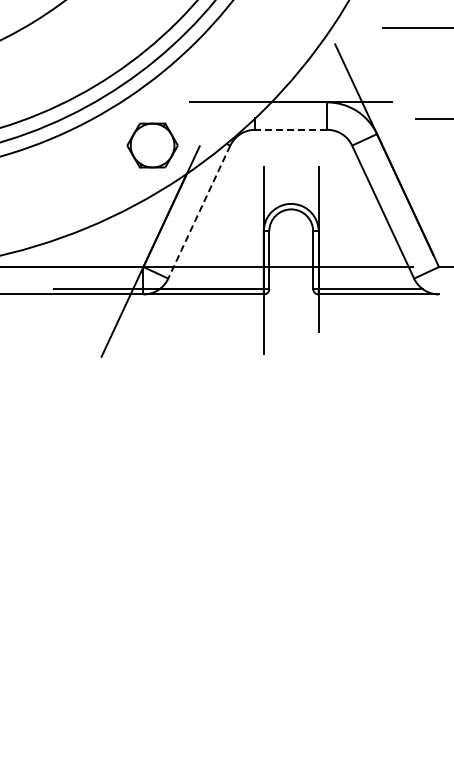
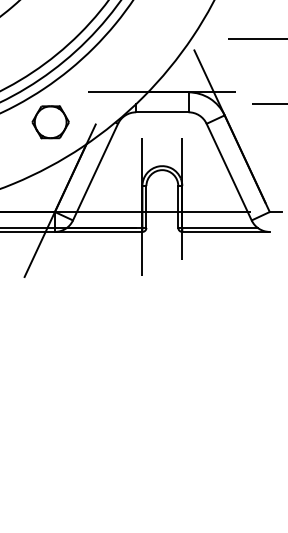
line: (290, 129) -> (161, 112), dashed -> solid
part: (152, 145) -> (50, 122), moved
line: (199, 212) -> (95, 172), dashed -> solid

